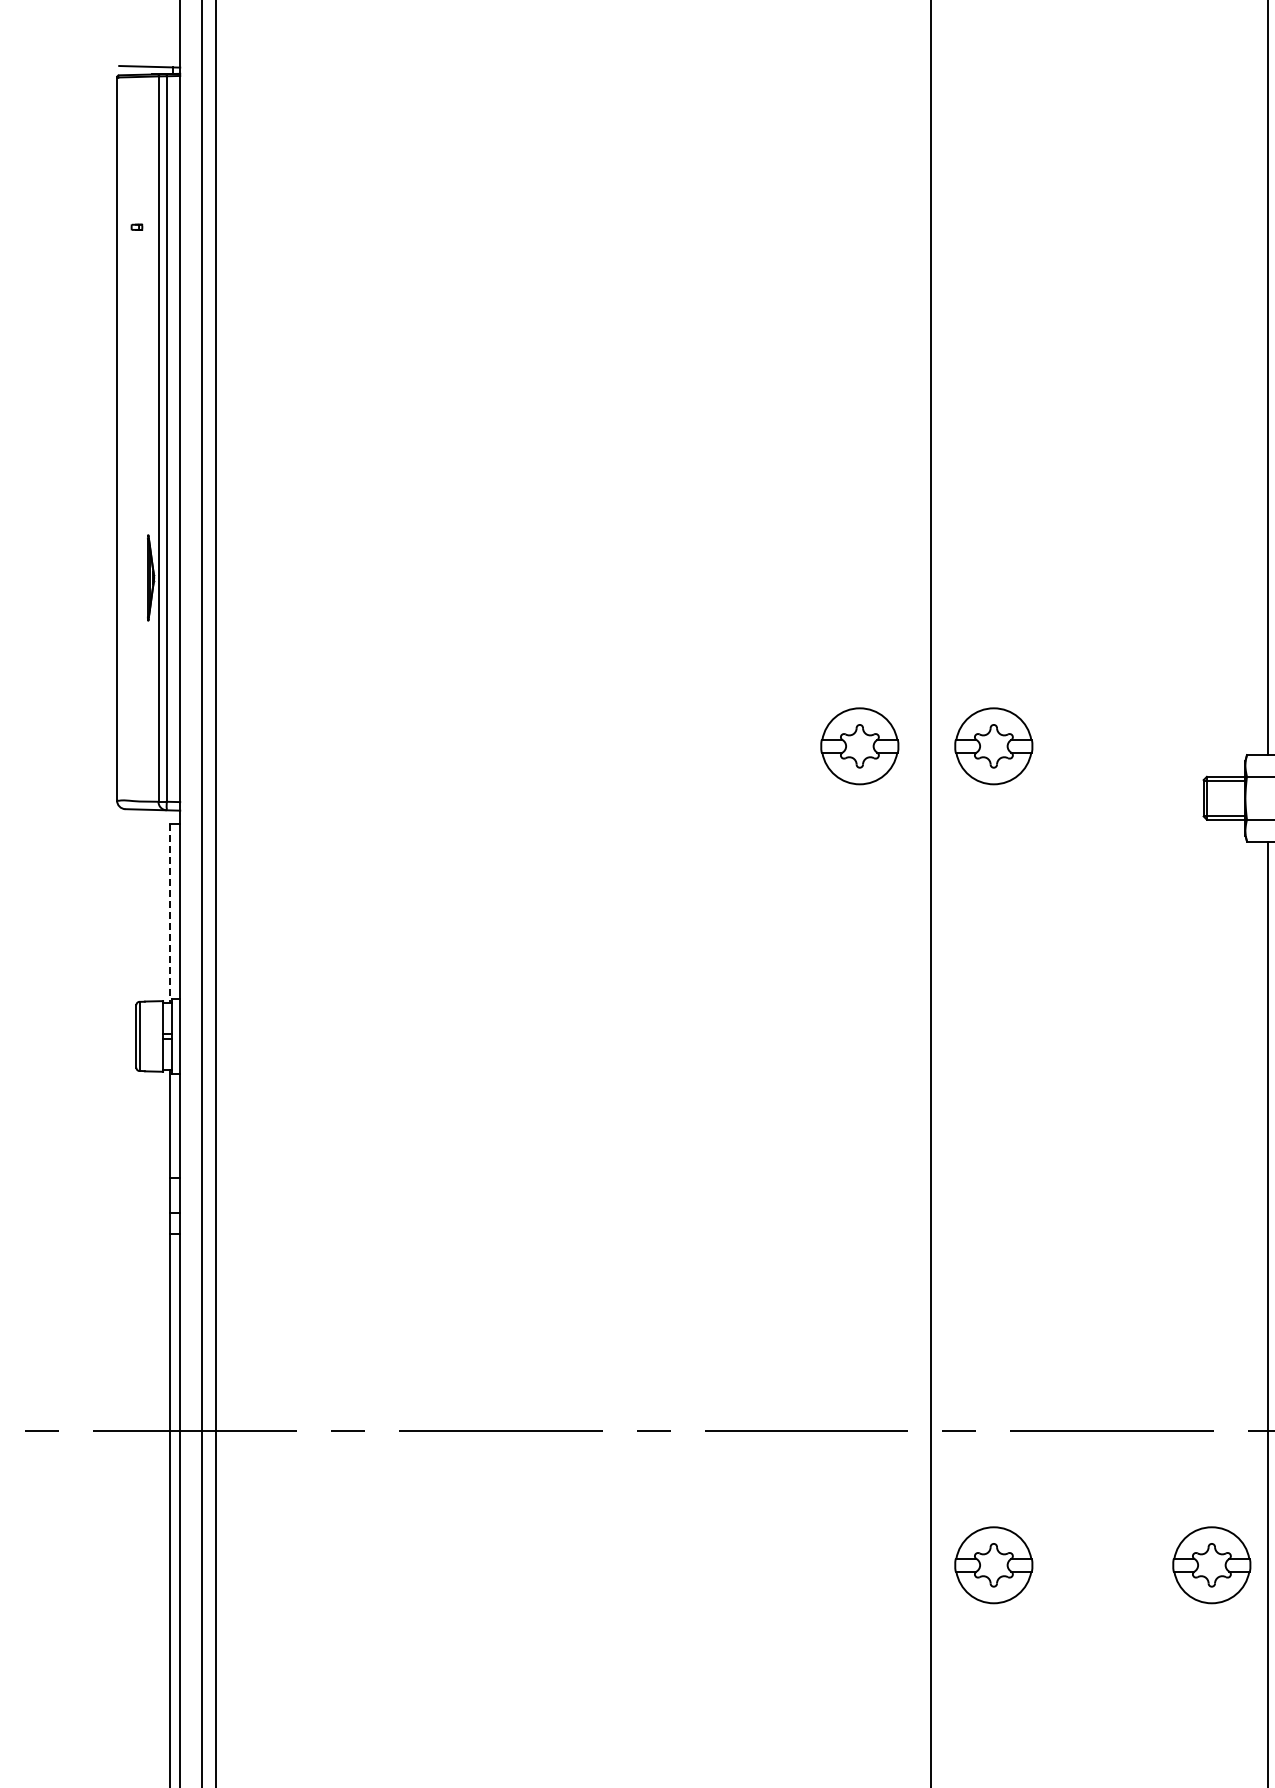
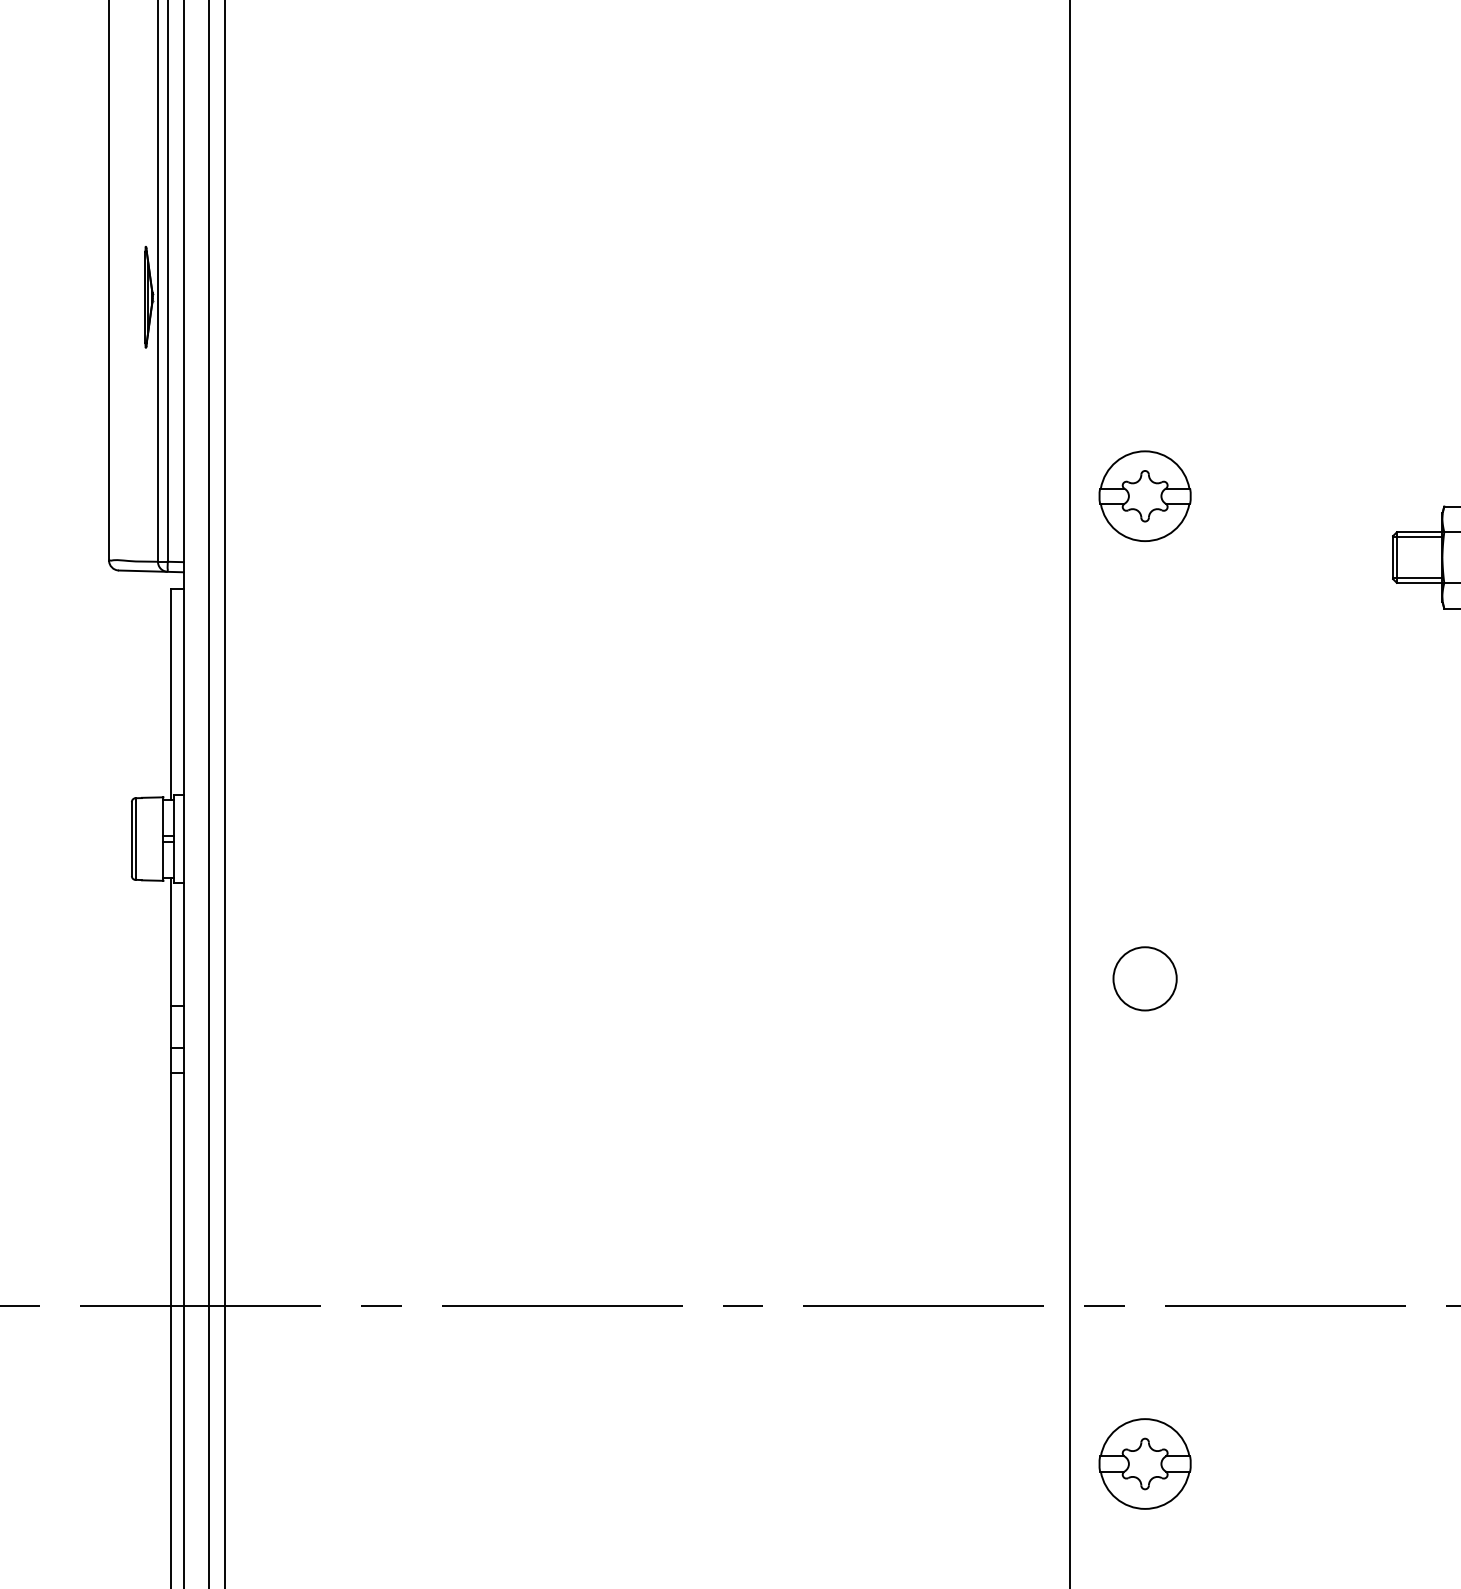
part: (859, 746) -> (986, 496), removed
line: (169, 914) -> (171, 694), dashed -> solid
circle: (993, 1154) -> (1144, 978), added
part: (1211, 1565) -> (1402, 1464), removed

